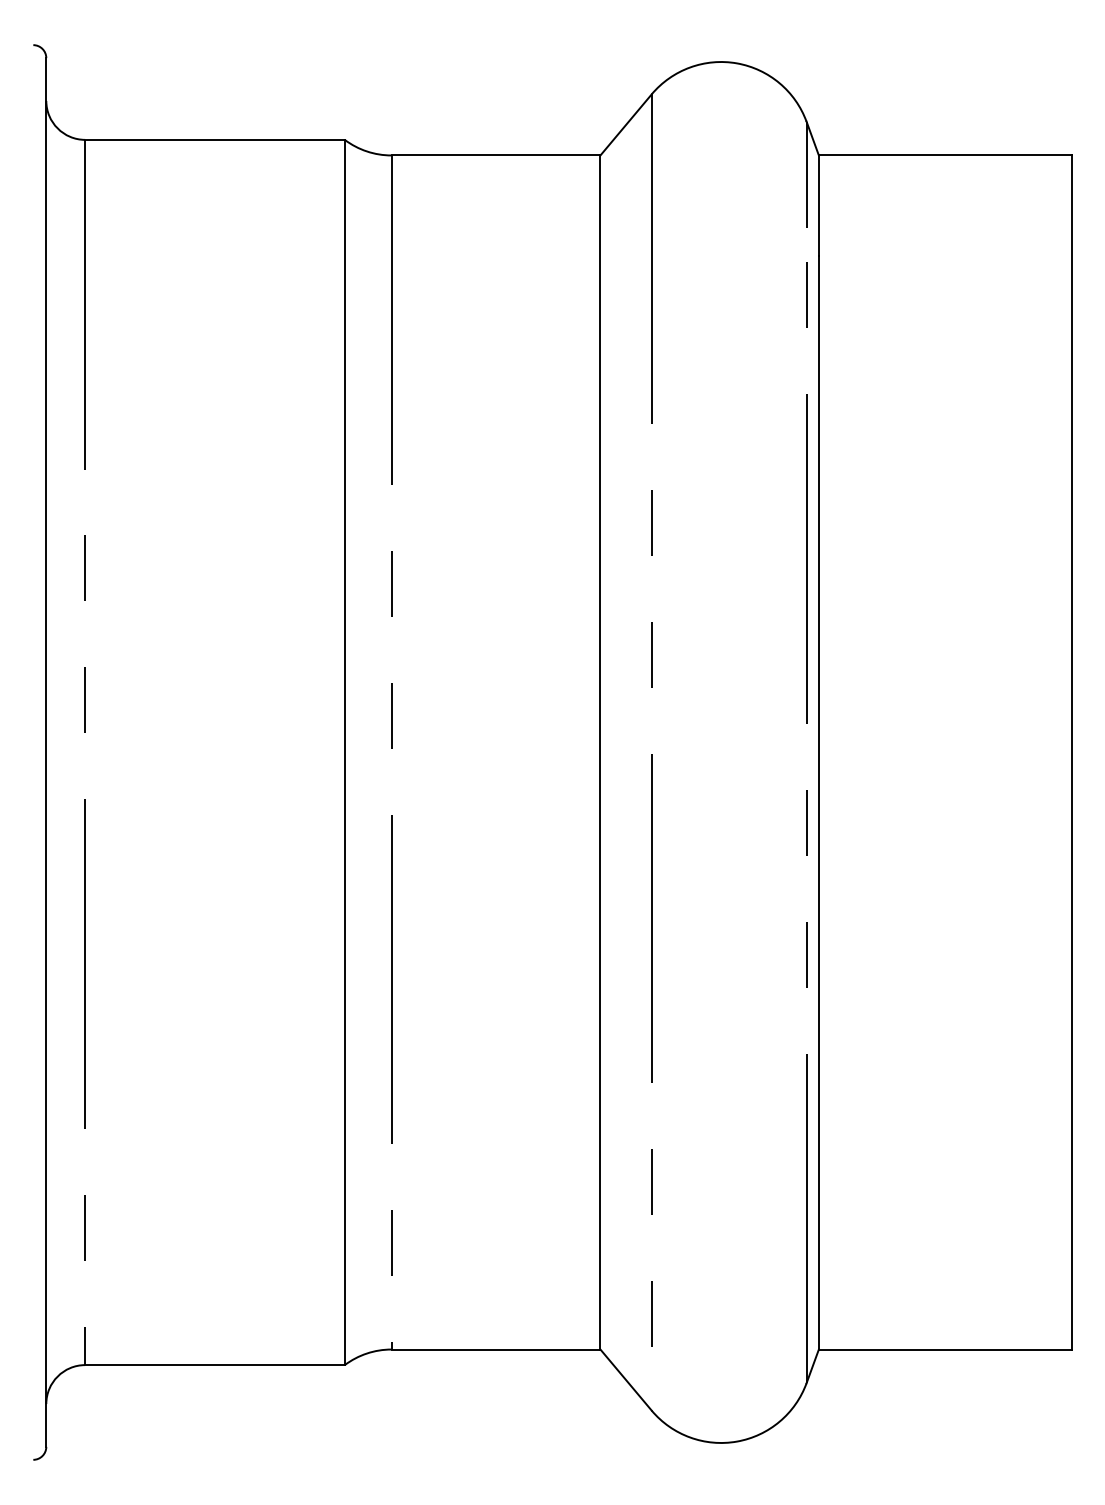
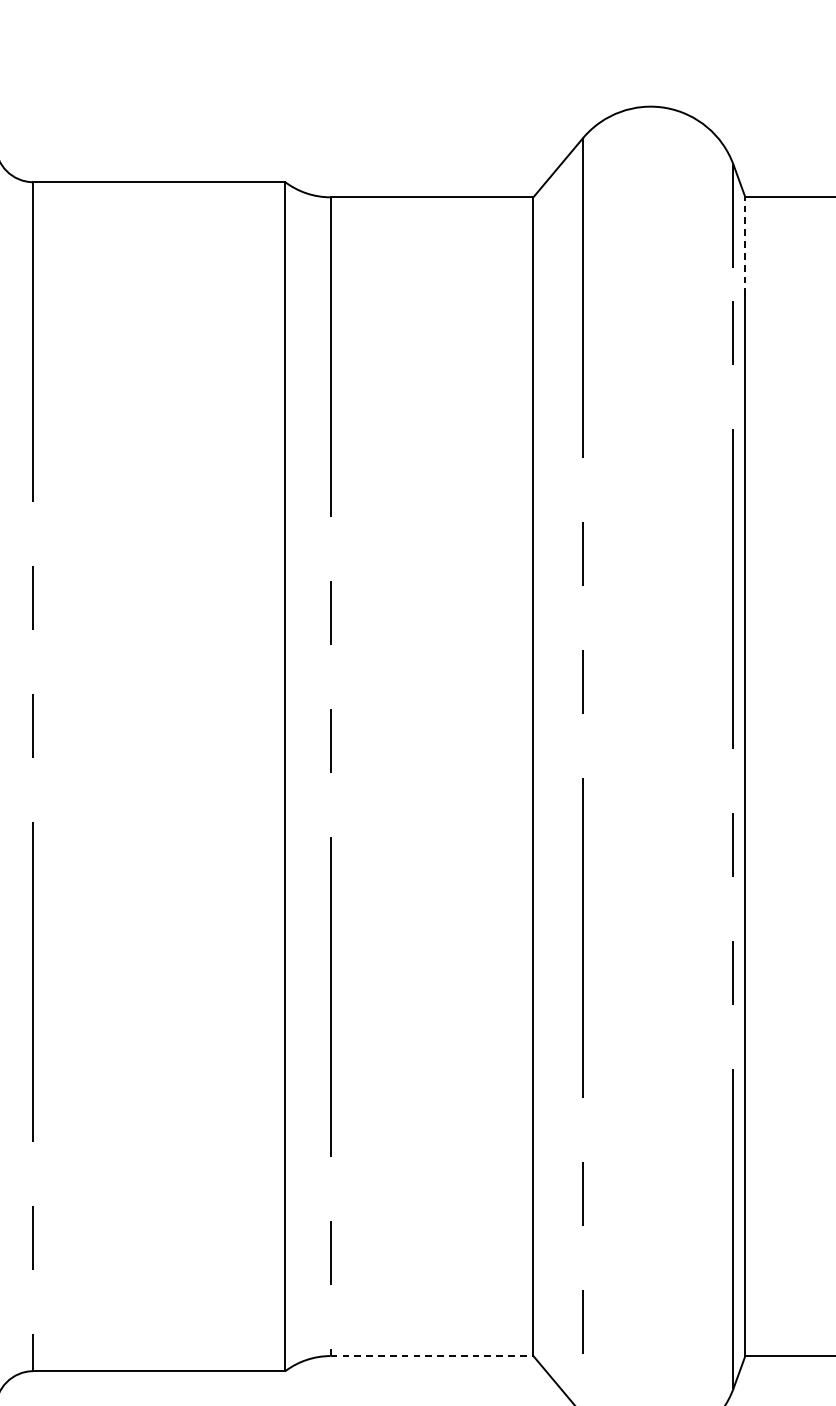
line: (818, 205) -> (744, 245), solid -> dashed
line: (496, 1349) -> (432, 1356), solid -> dashed

